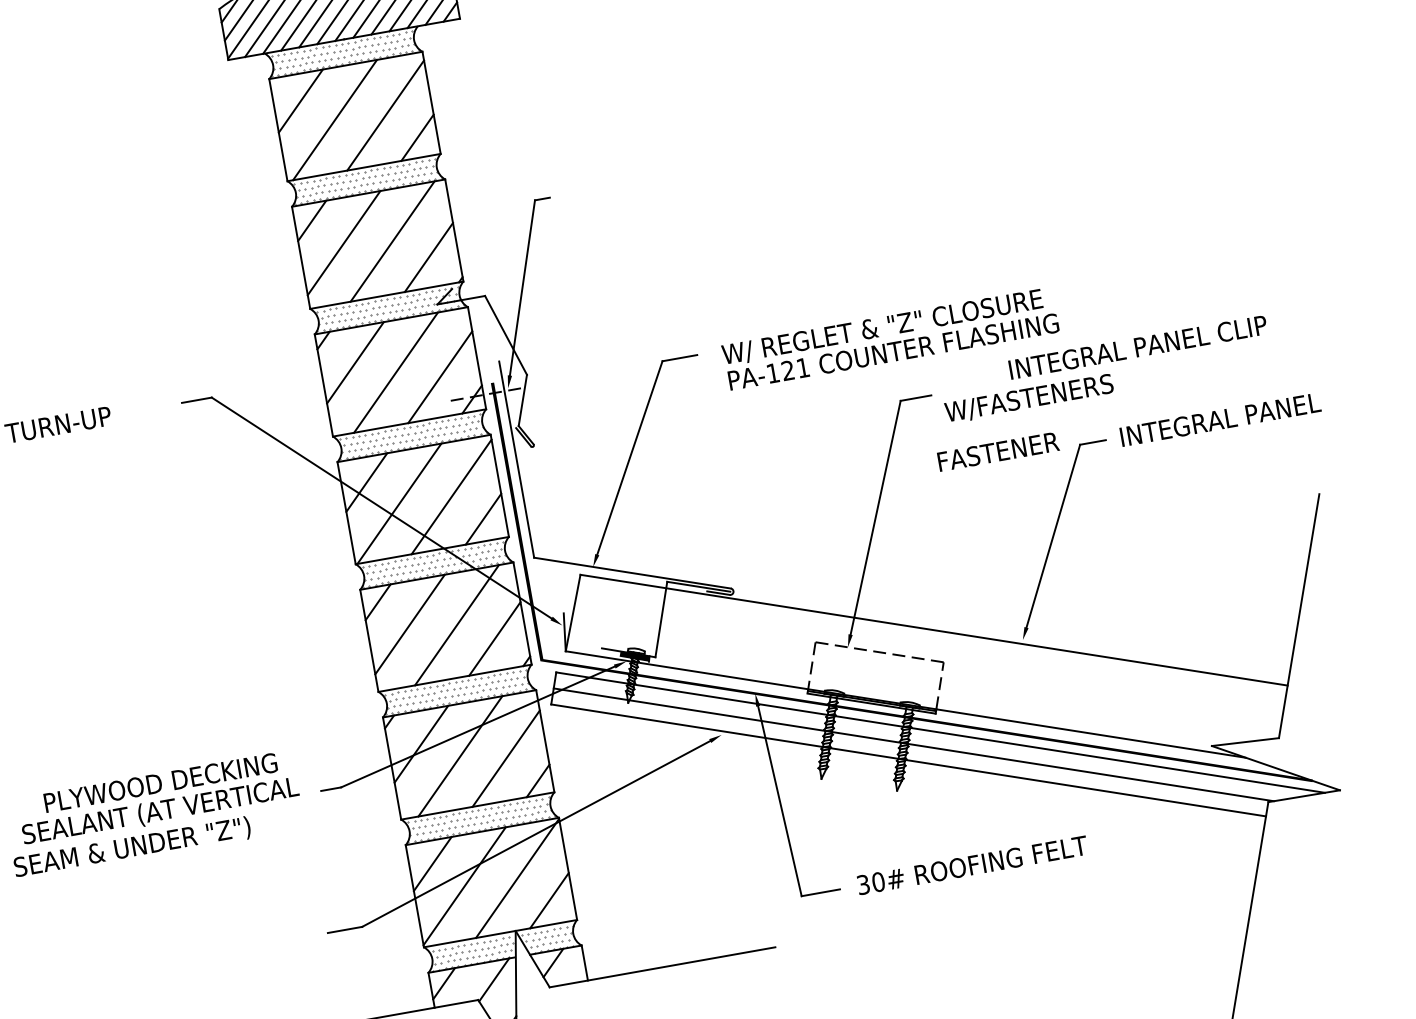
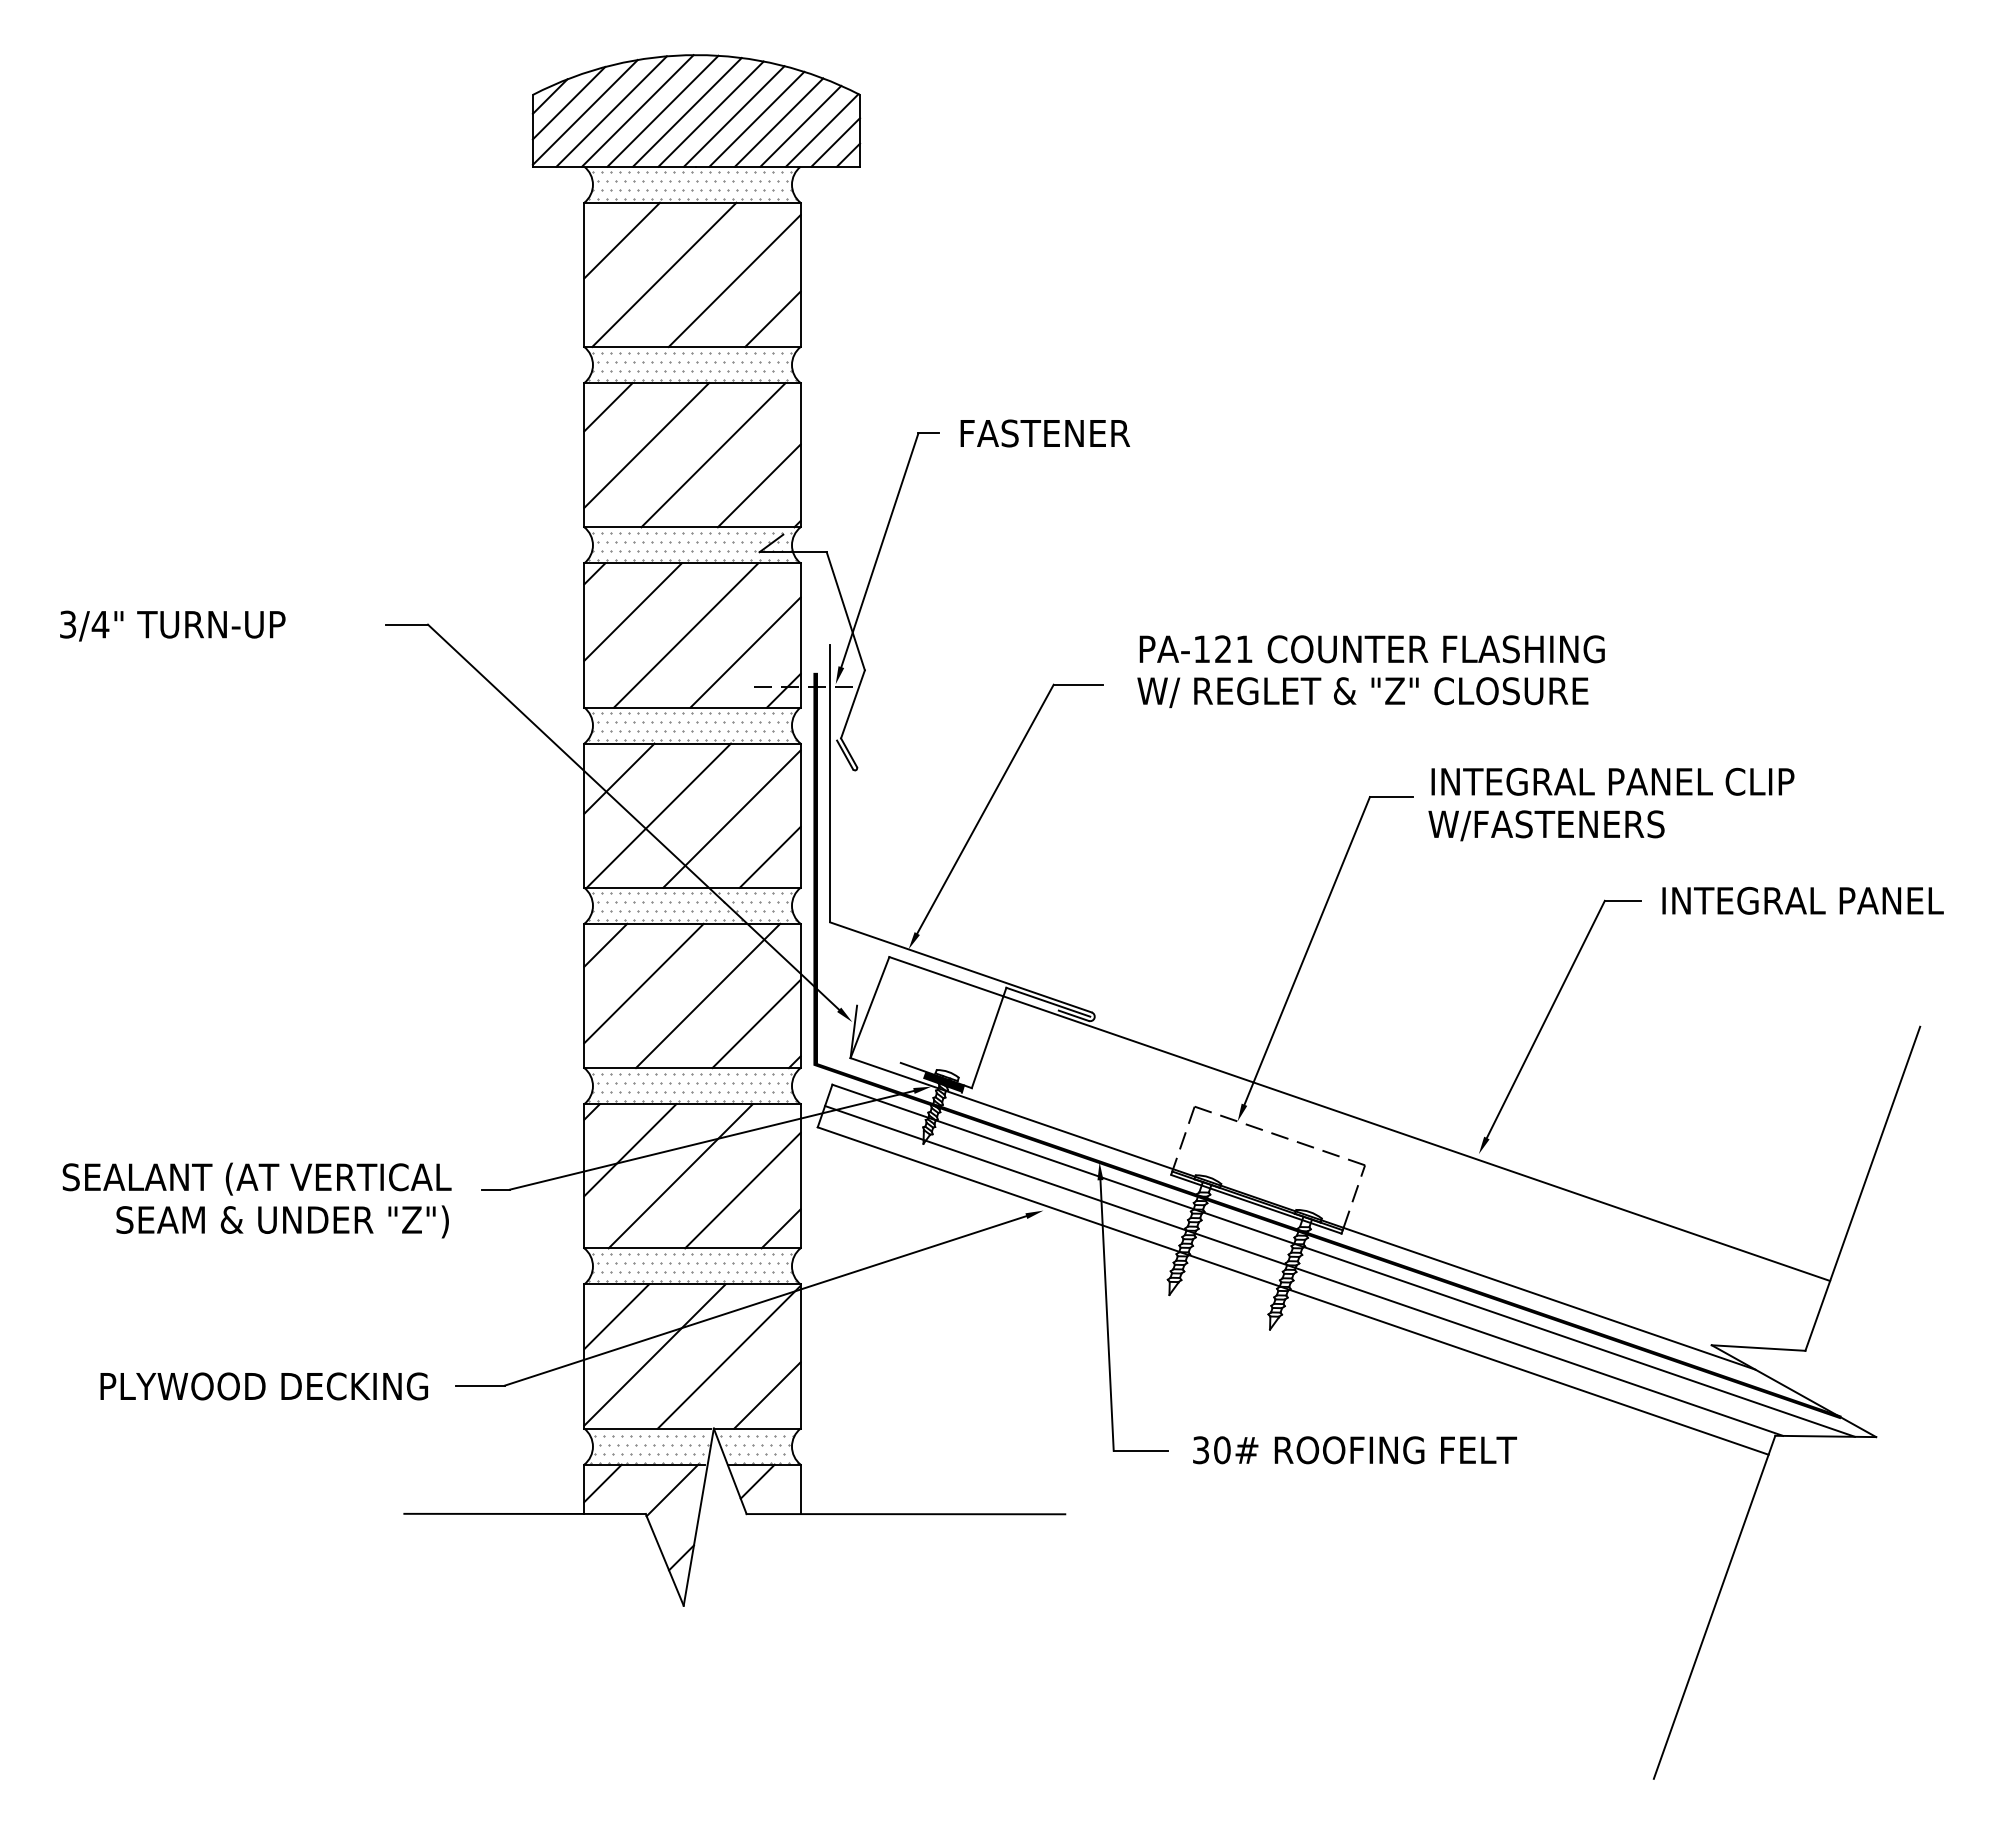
text: (1137, 347) -> (1612, 781), moved
text: (893, 352) -> (1371, 649), moved
text: (998, 451) -> (1045, 433), moved
text: (160, 782) -> (263, 1386), moved
text: (132, 847) -> (282, 1221), moved

